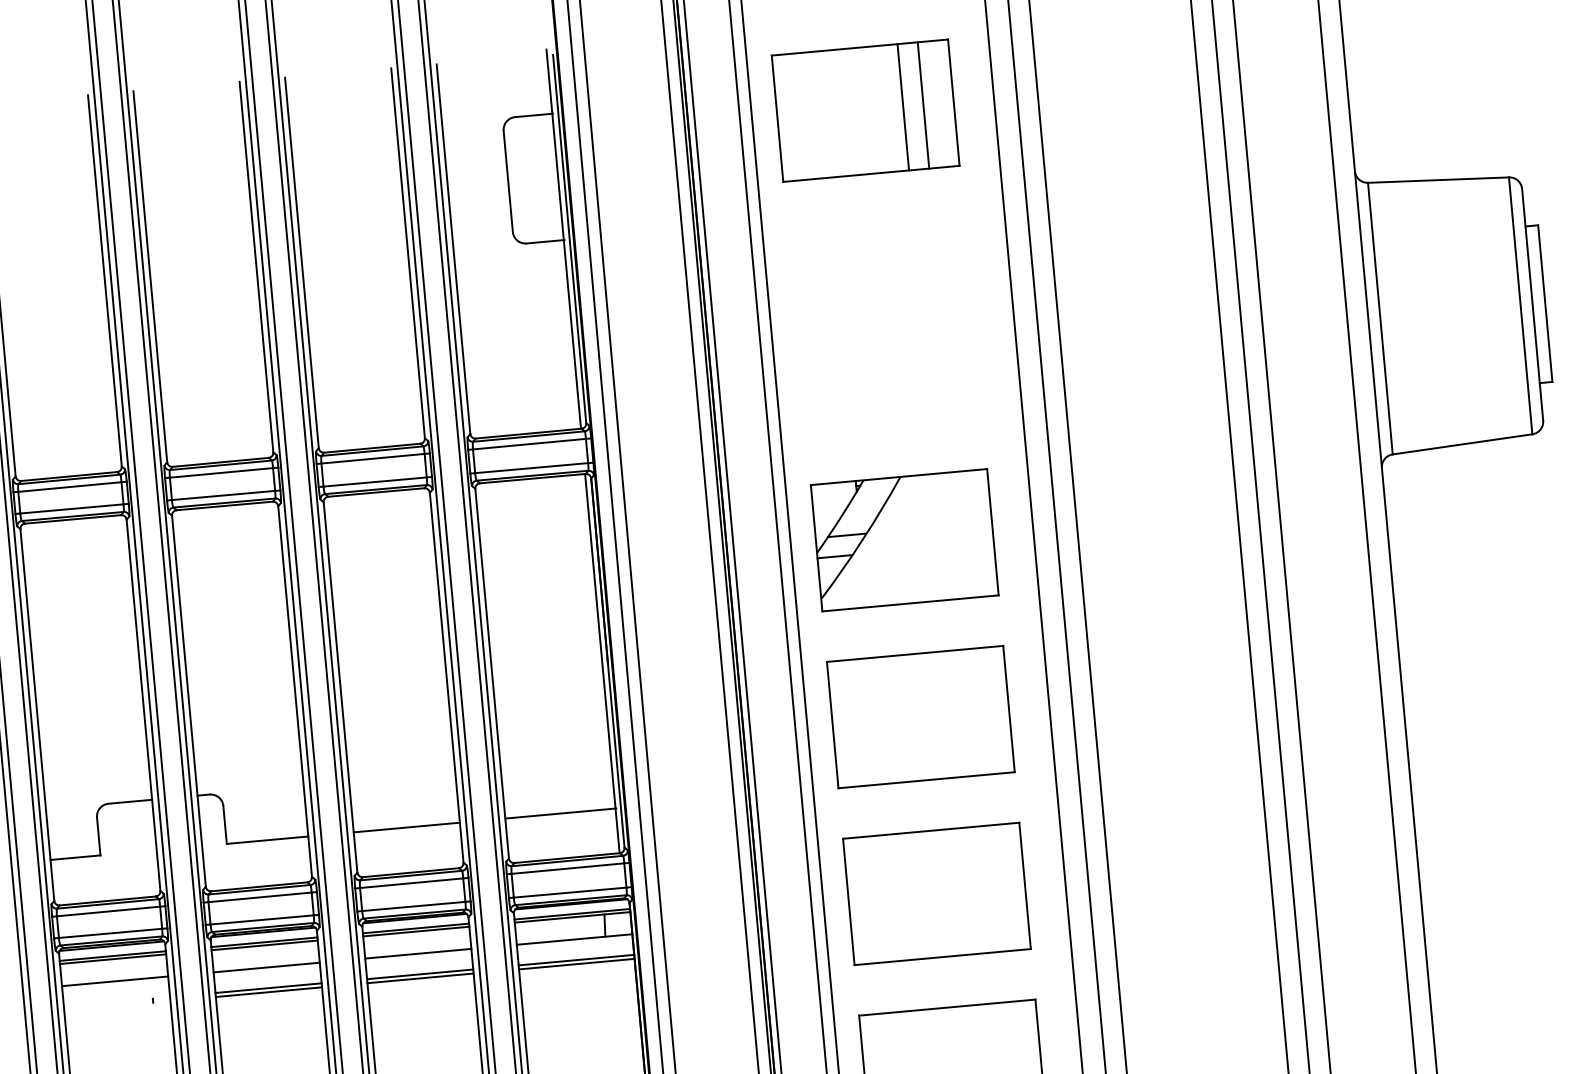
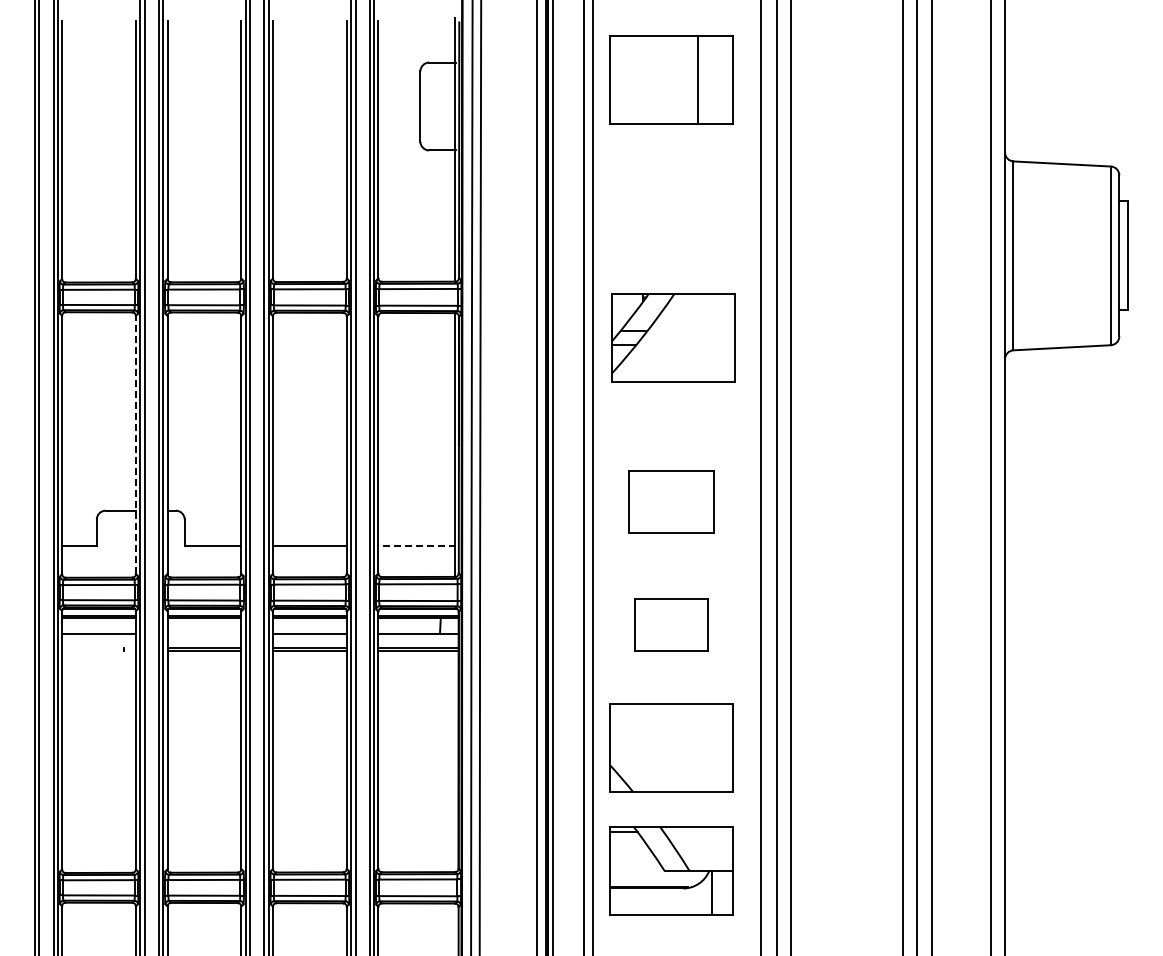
line: (923, 105) -> (711, 80), removed
part: (904, 539) -> (673, 337), moved
line: (142, 704) -> (135, 444), solid -> dashed
part: (920, 716) -> (671, 501), size x0.7
line: (560, 813) -> (416, 545), solid -> dashed
part: (937, 893) -> (671, 624), size x0.6
line: (266, 967) -> (204, 633), removed

